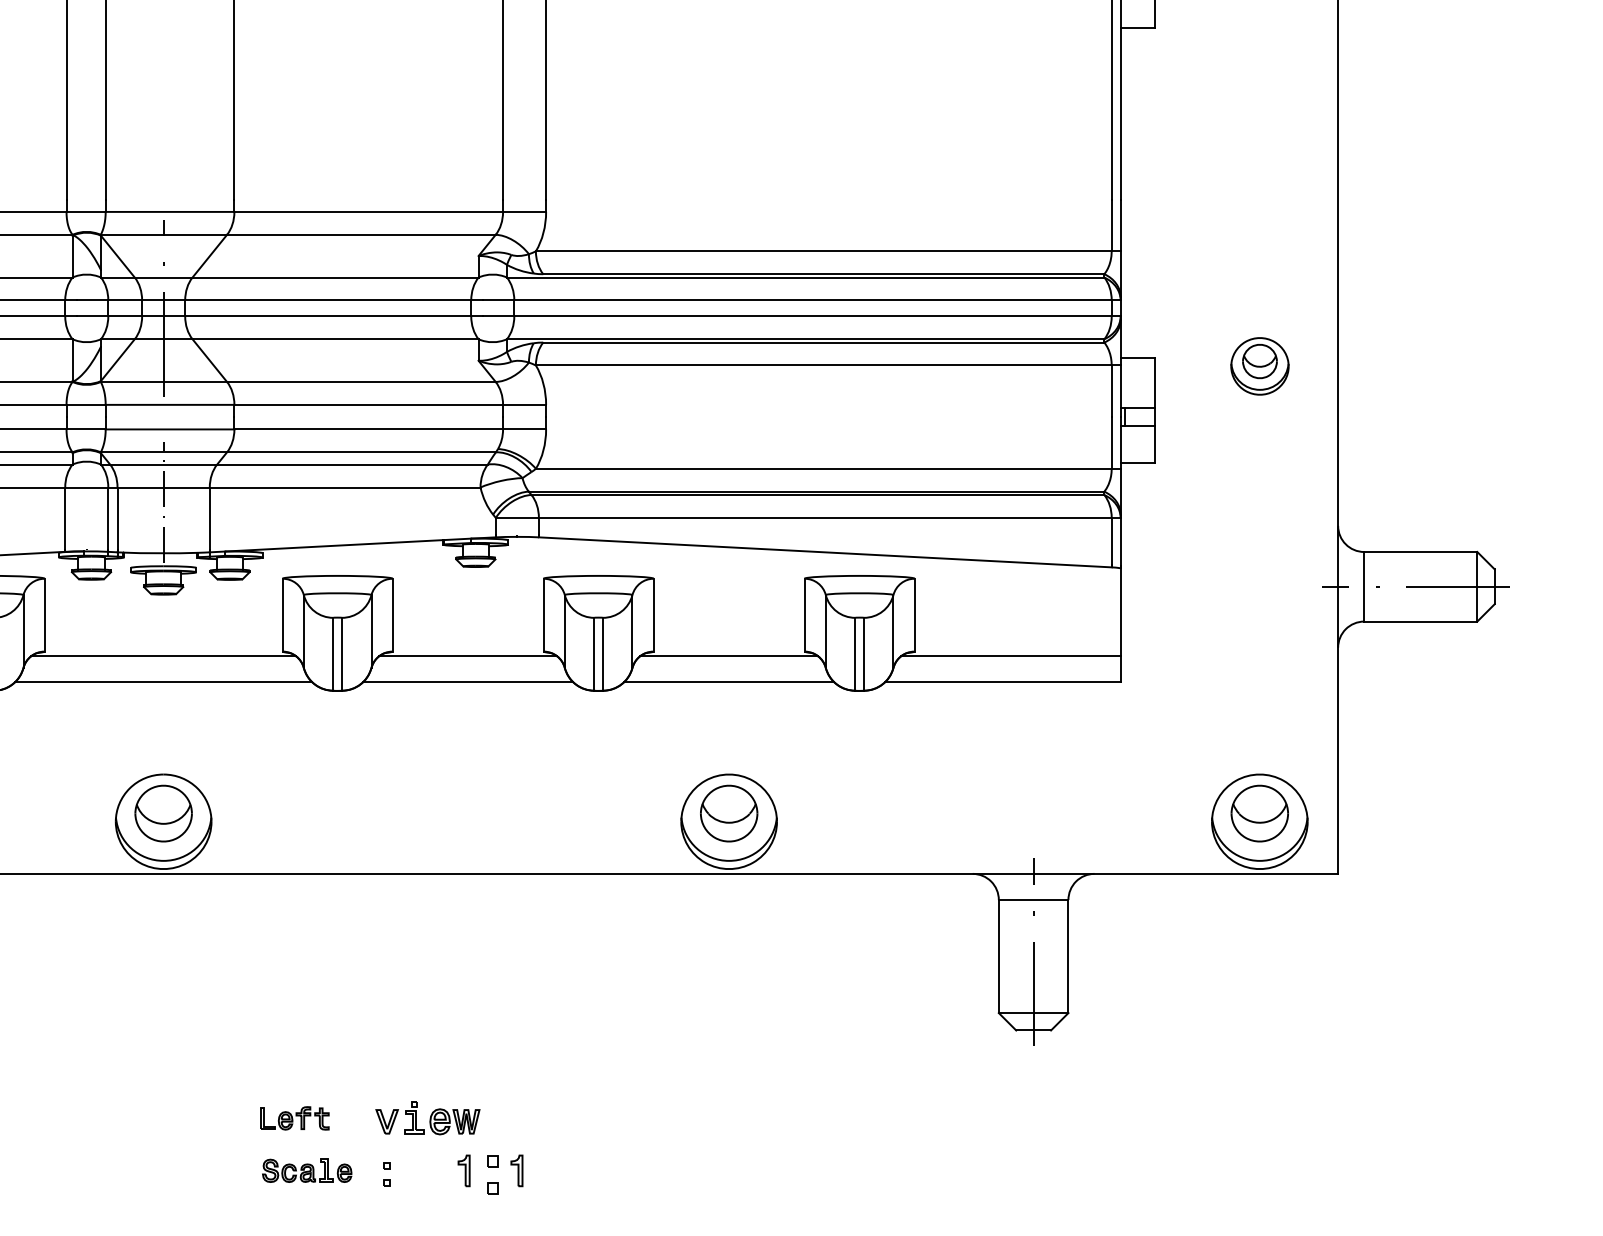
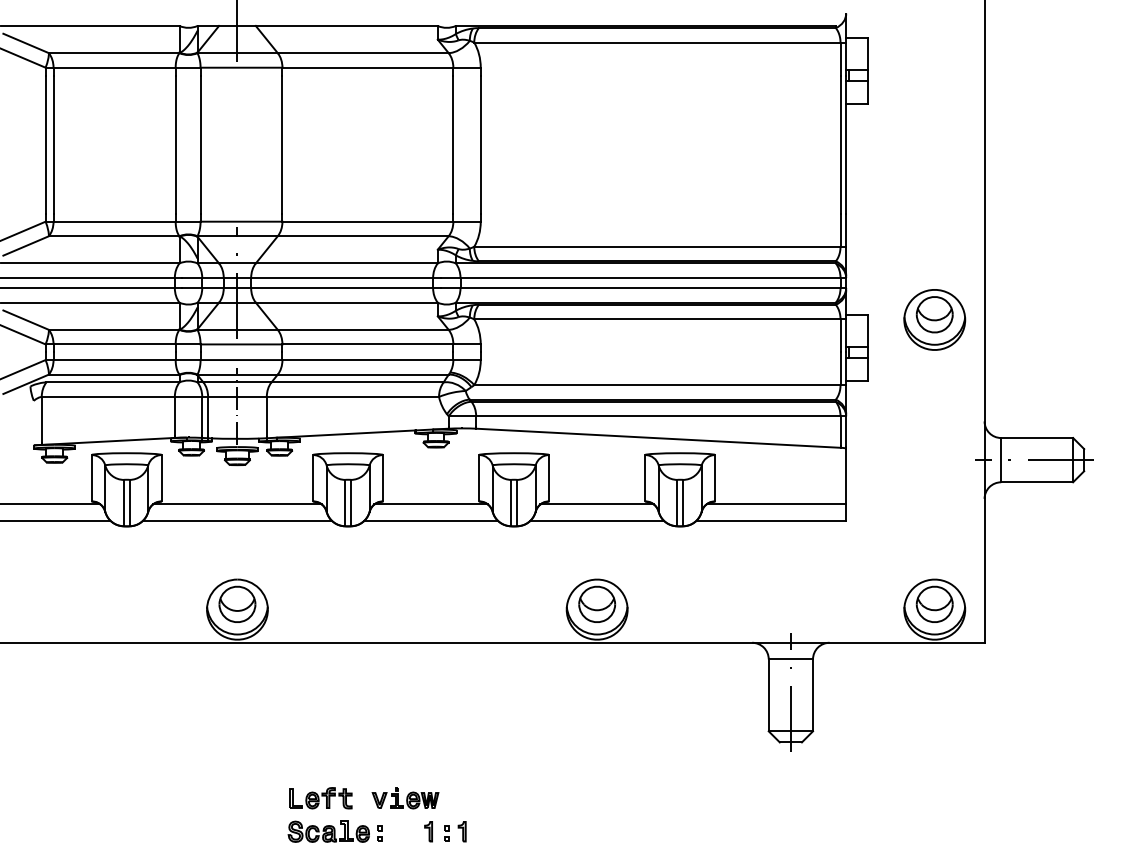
part: (1259, 365) -> (934, 319), size x1.67
part: (294, 1118) -> (320, 798), size x1.43
part: (306, 1170) -> (328, 831), size x1.43
part: (492, 1173) -> (446, 833), size x0.62

